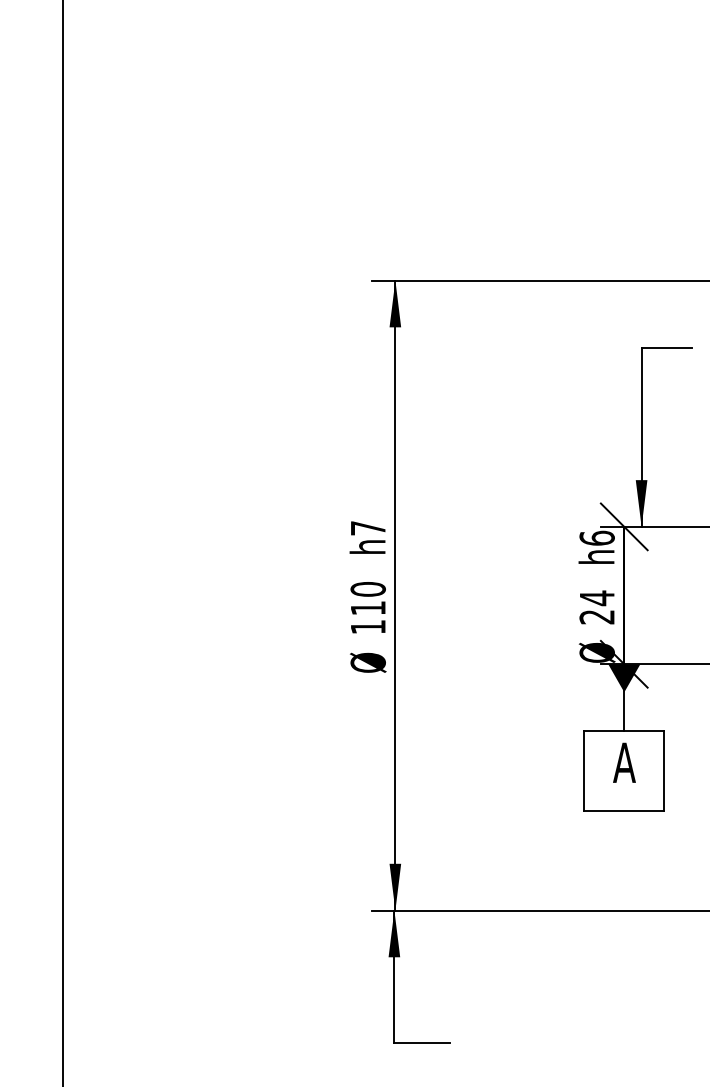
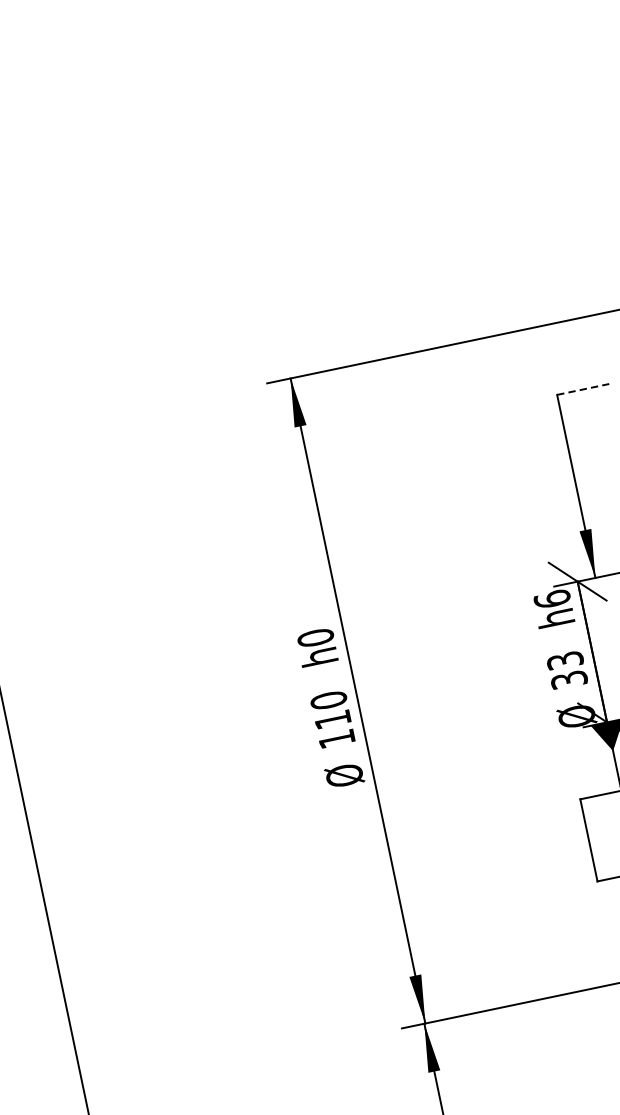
line: (667, 348) -> (583, 389), solid -> dashed
text: (367, 527) -> (314, 637), h7 -> h0
text: (596, 607) -> (566, 670), 24 -> 33

